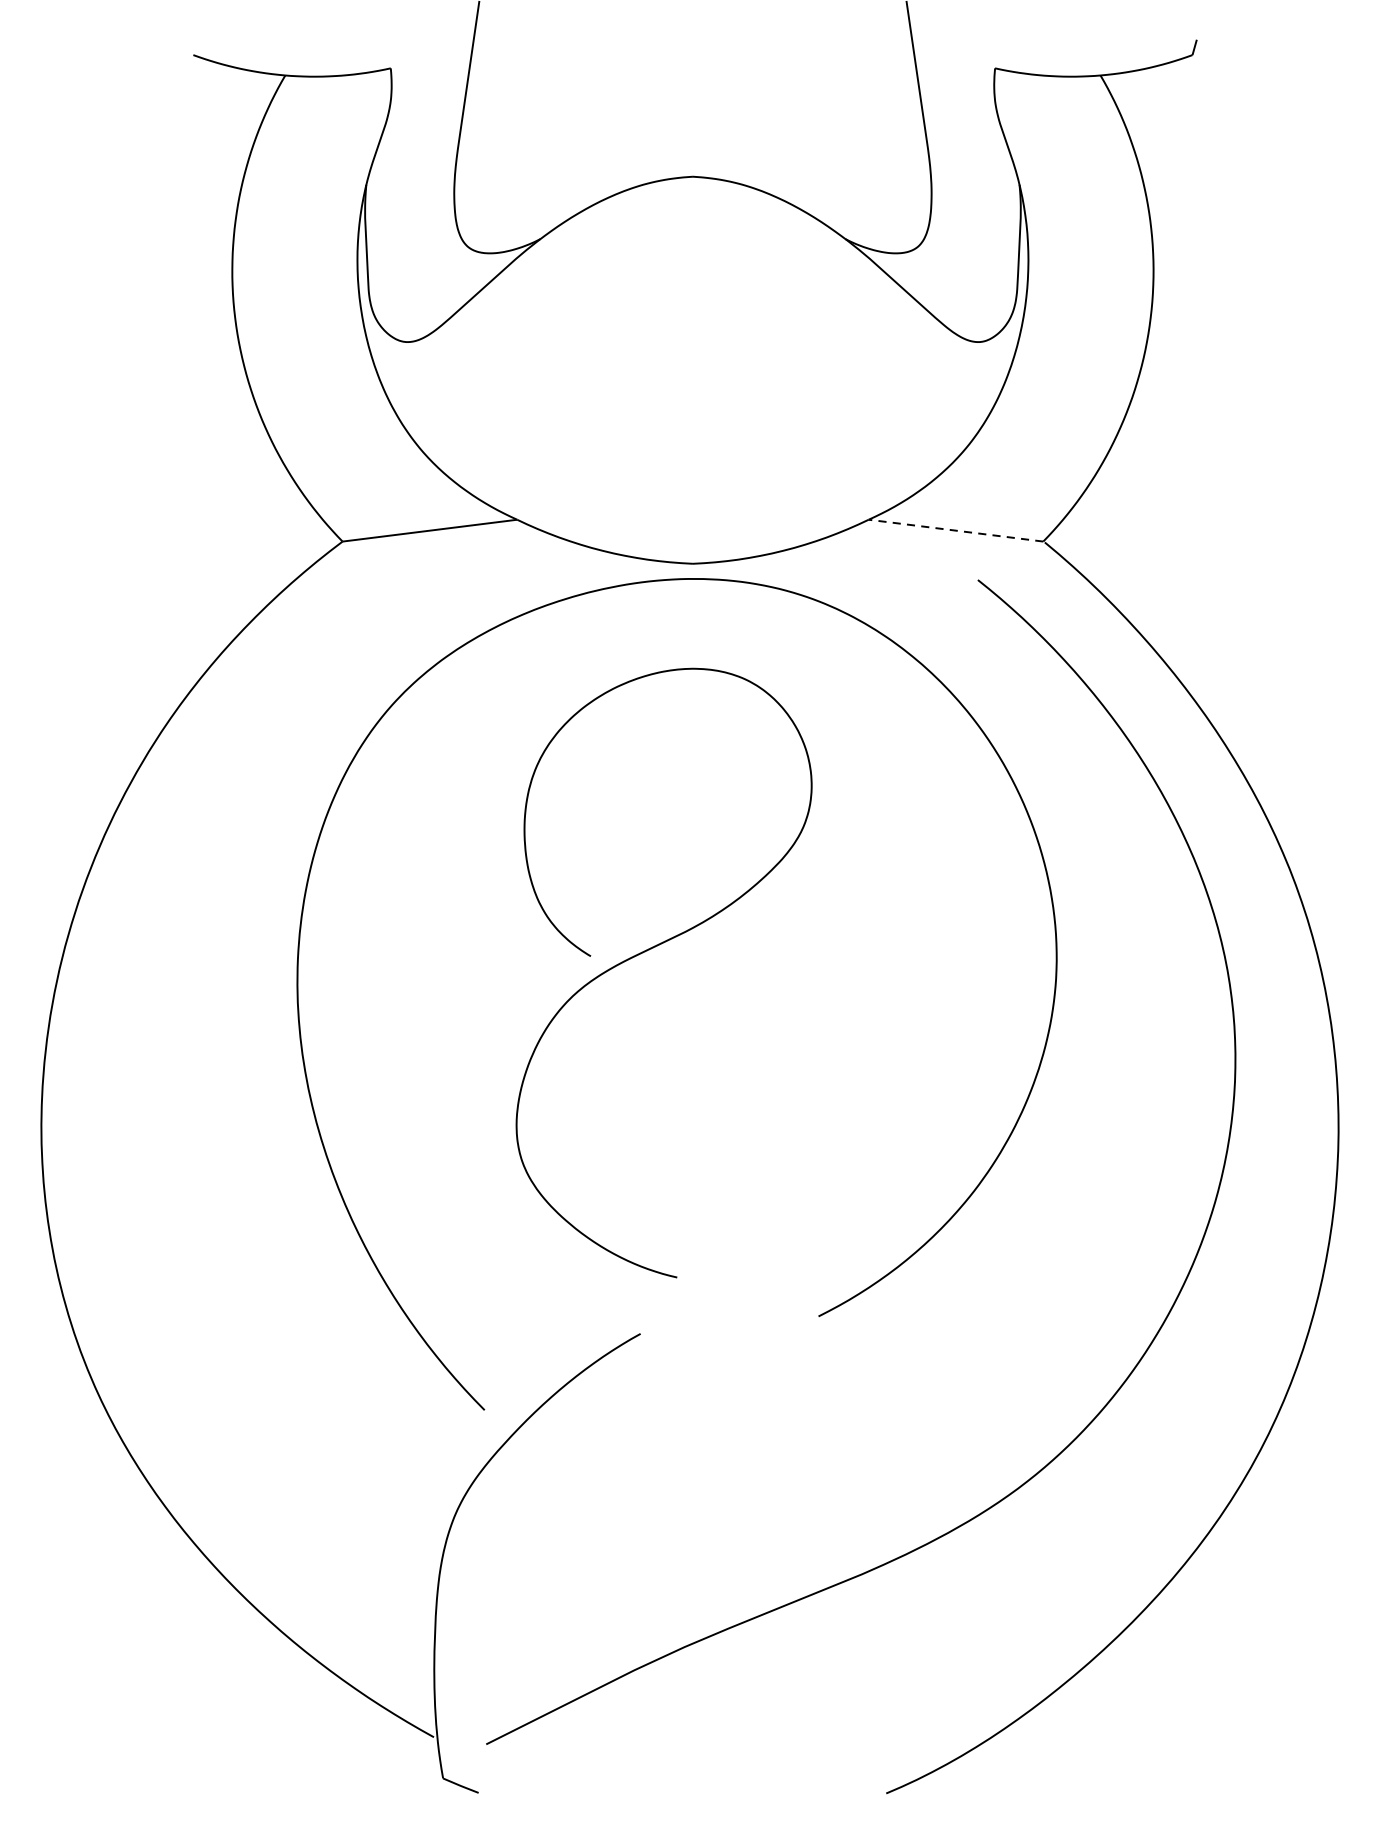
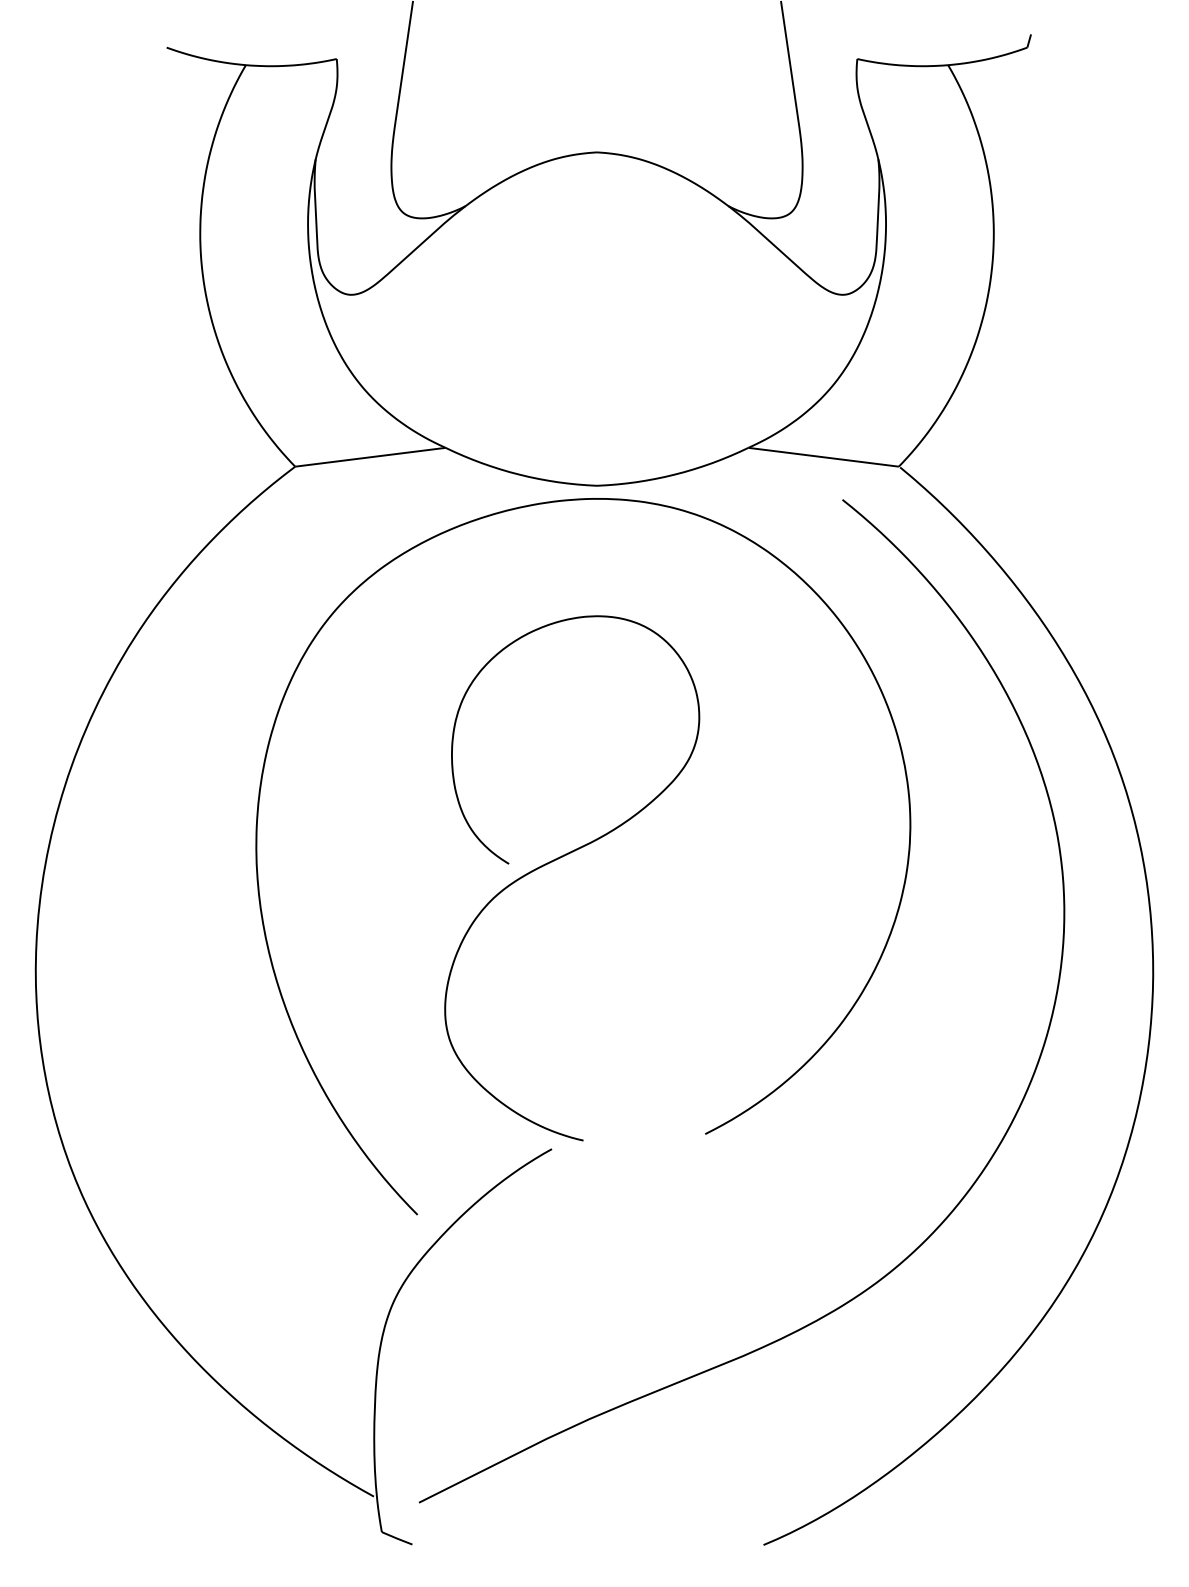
line: (955, 530) -> (823, 457), dashed -> solid
curve: (652, 948) -> (562, 857), moved

